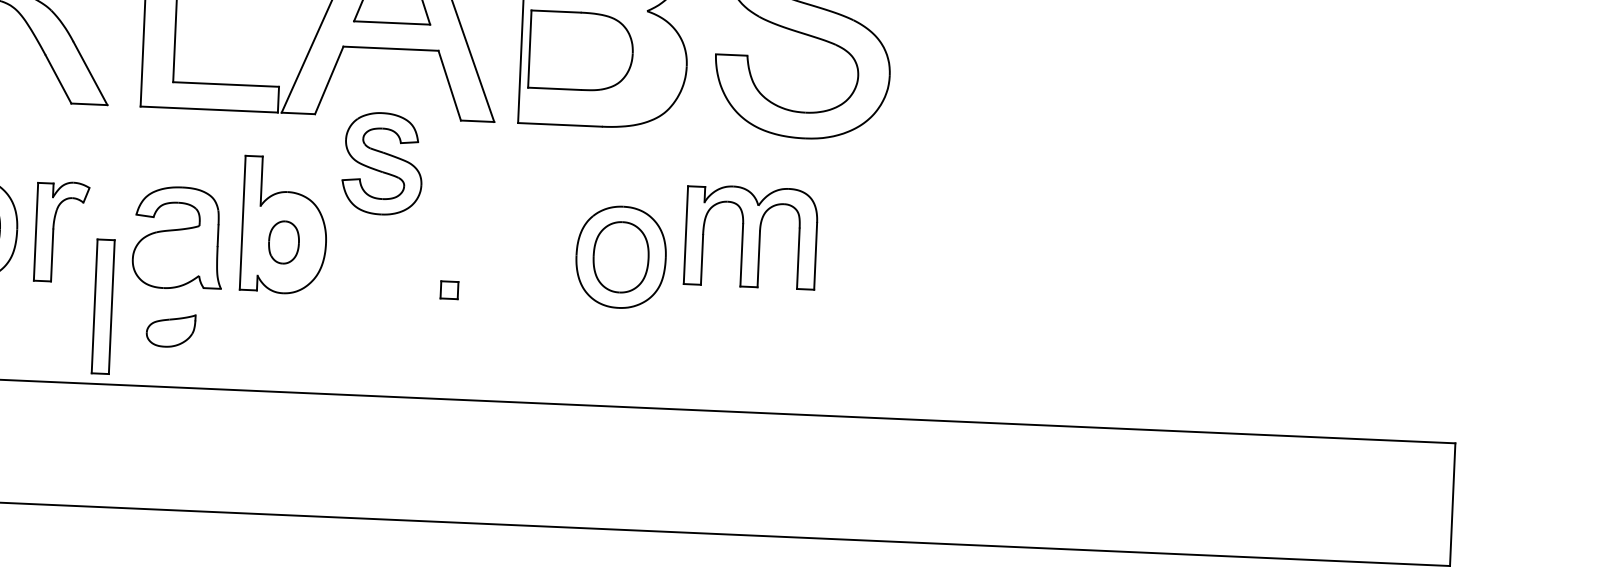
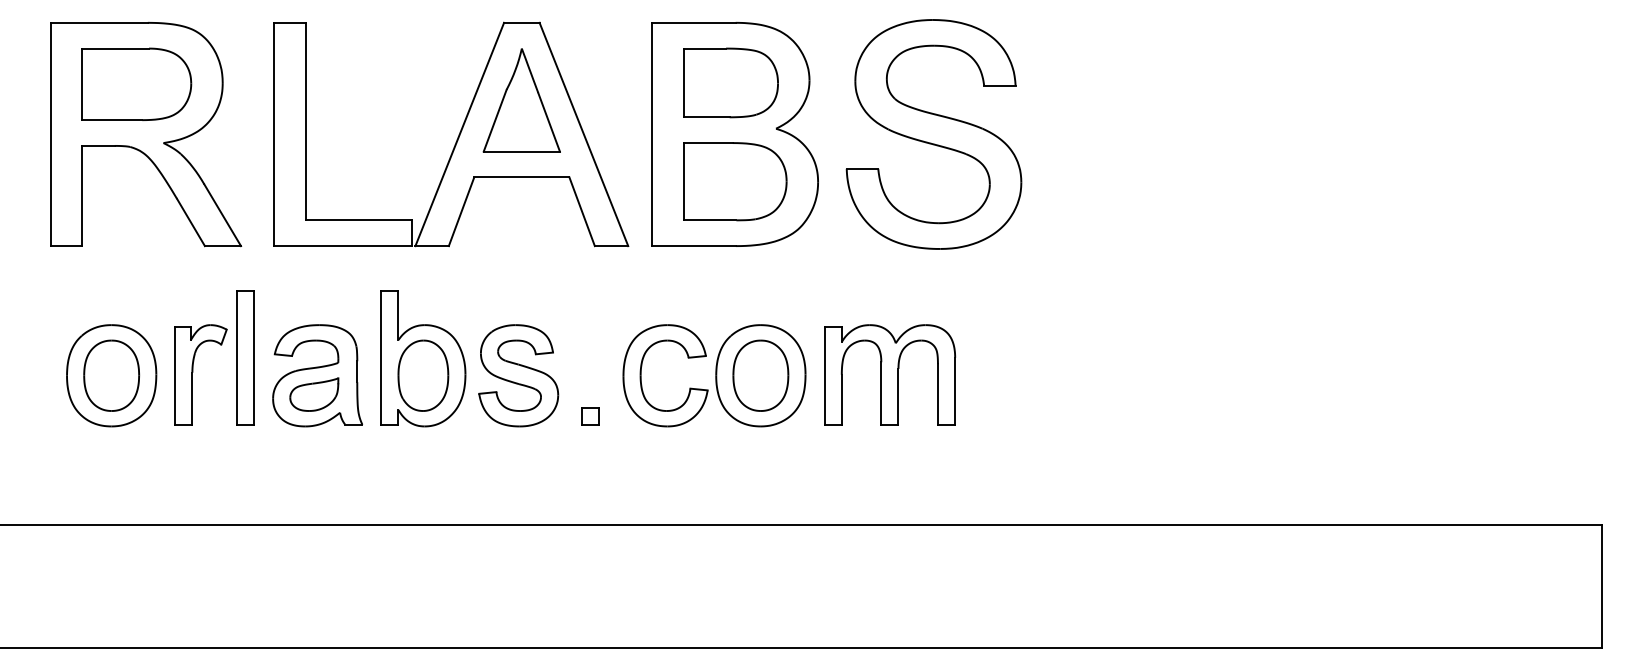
part: (581, 51) -> (735, 181), moved
part: (382, 163) -> (518, 375), moved
part: (751, 236) -> (890, 374), moved
part: (284, 242) -> (423, 375), size x1.67
part: (501, 251) -> (641, 375), added
part: (103, 306) -> (245, 357), moved
part: (171, 330) -> (314, 394), moved

